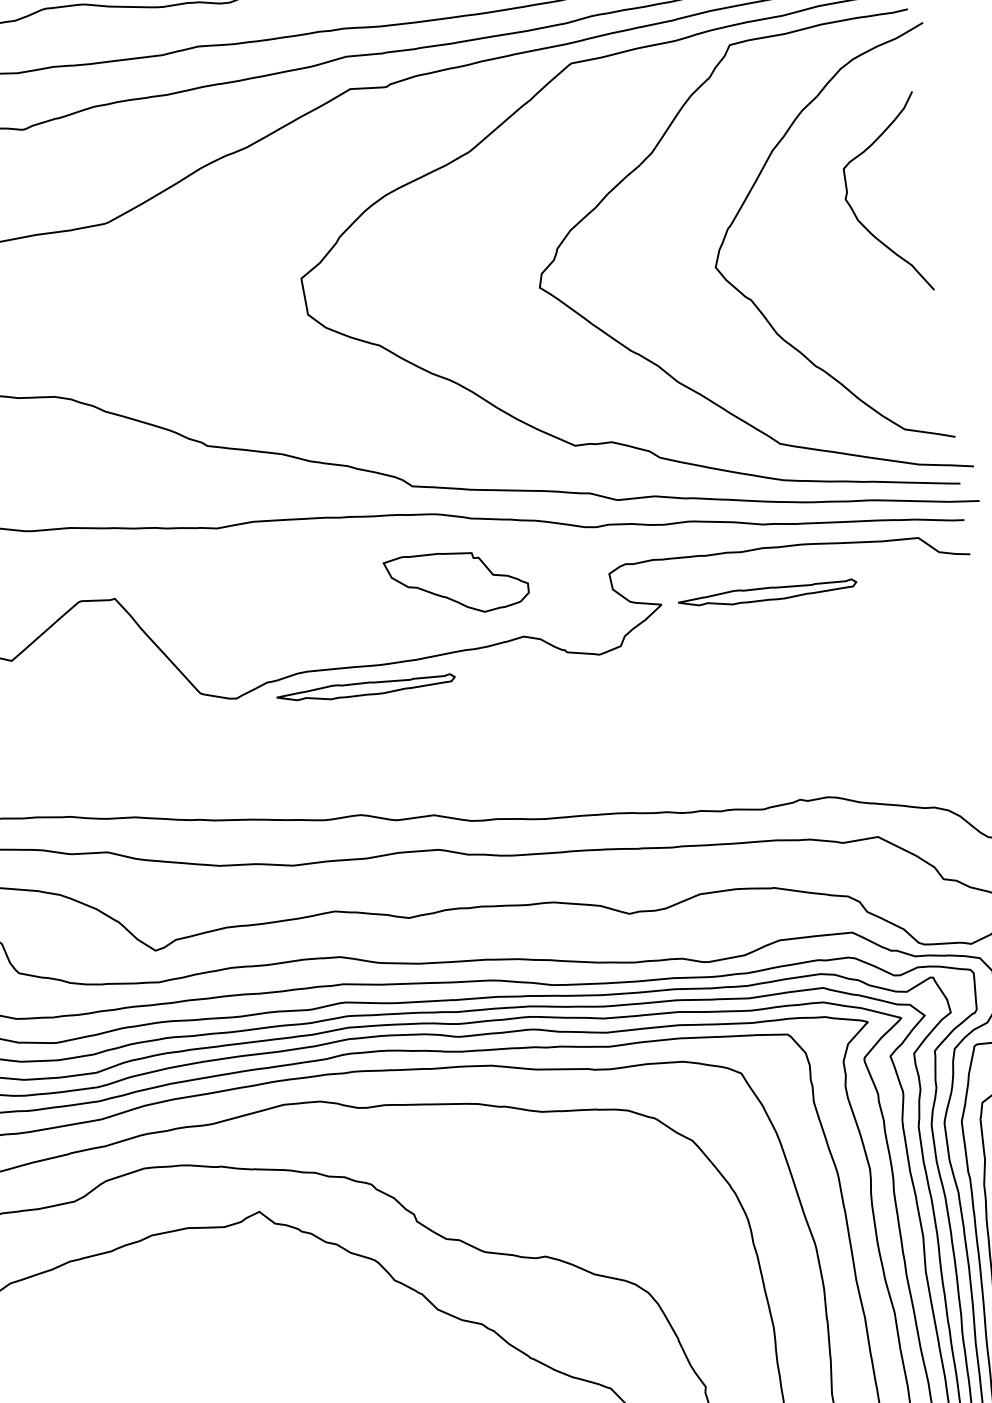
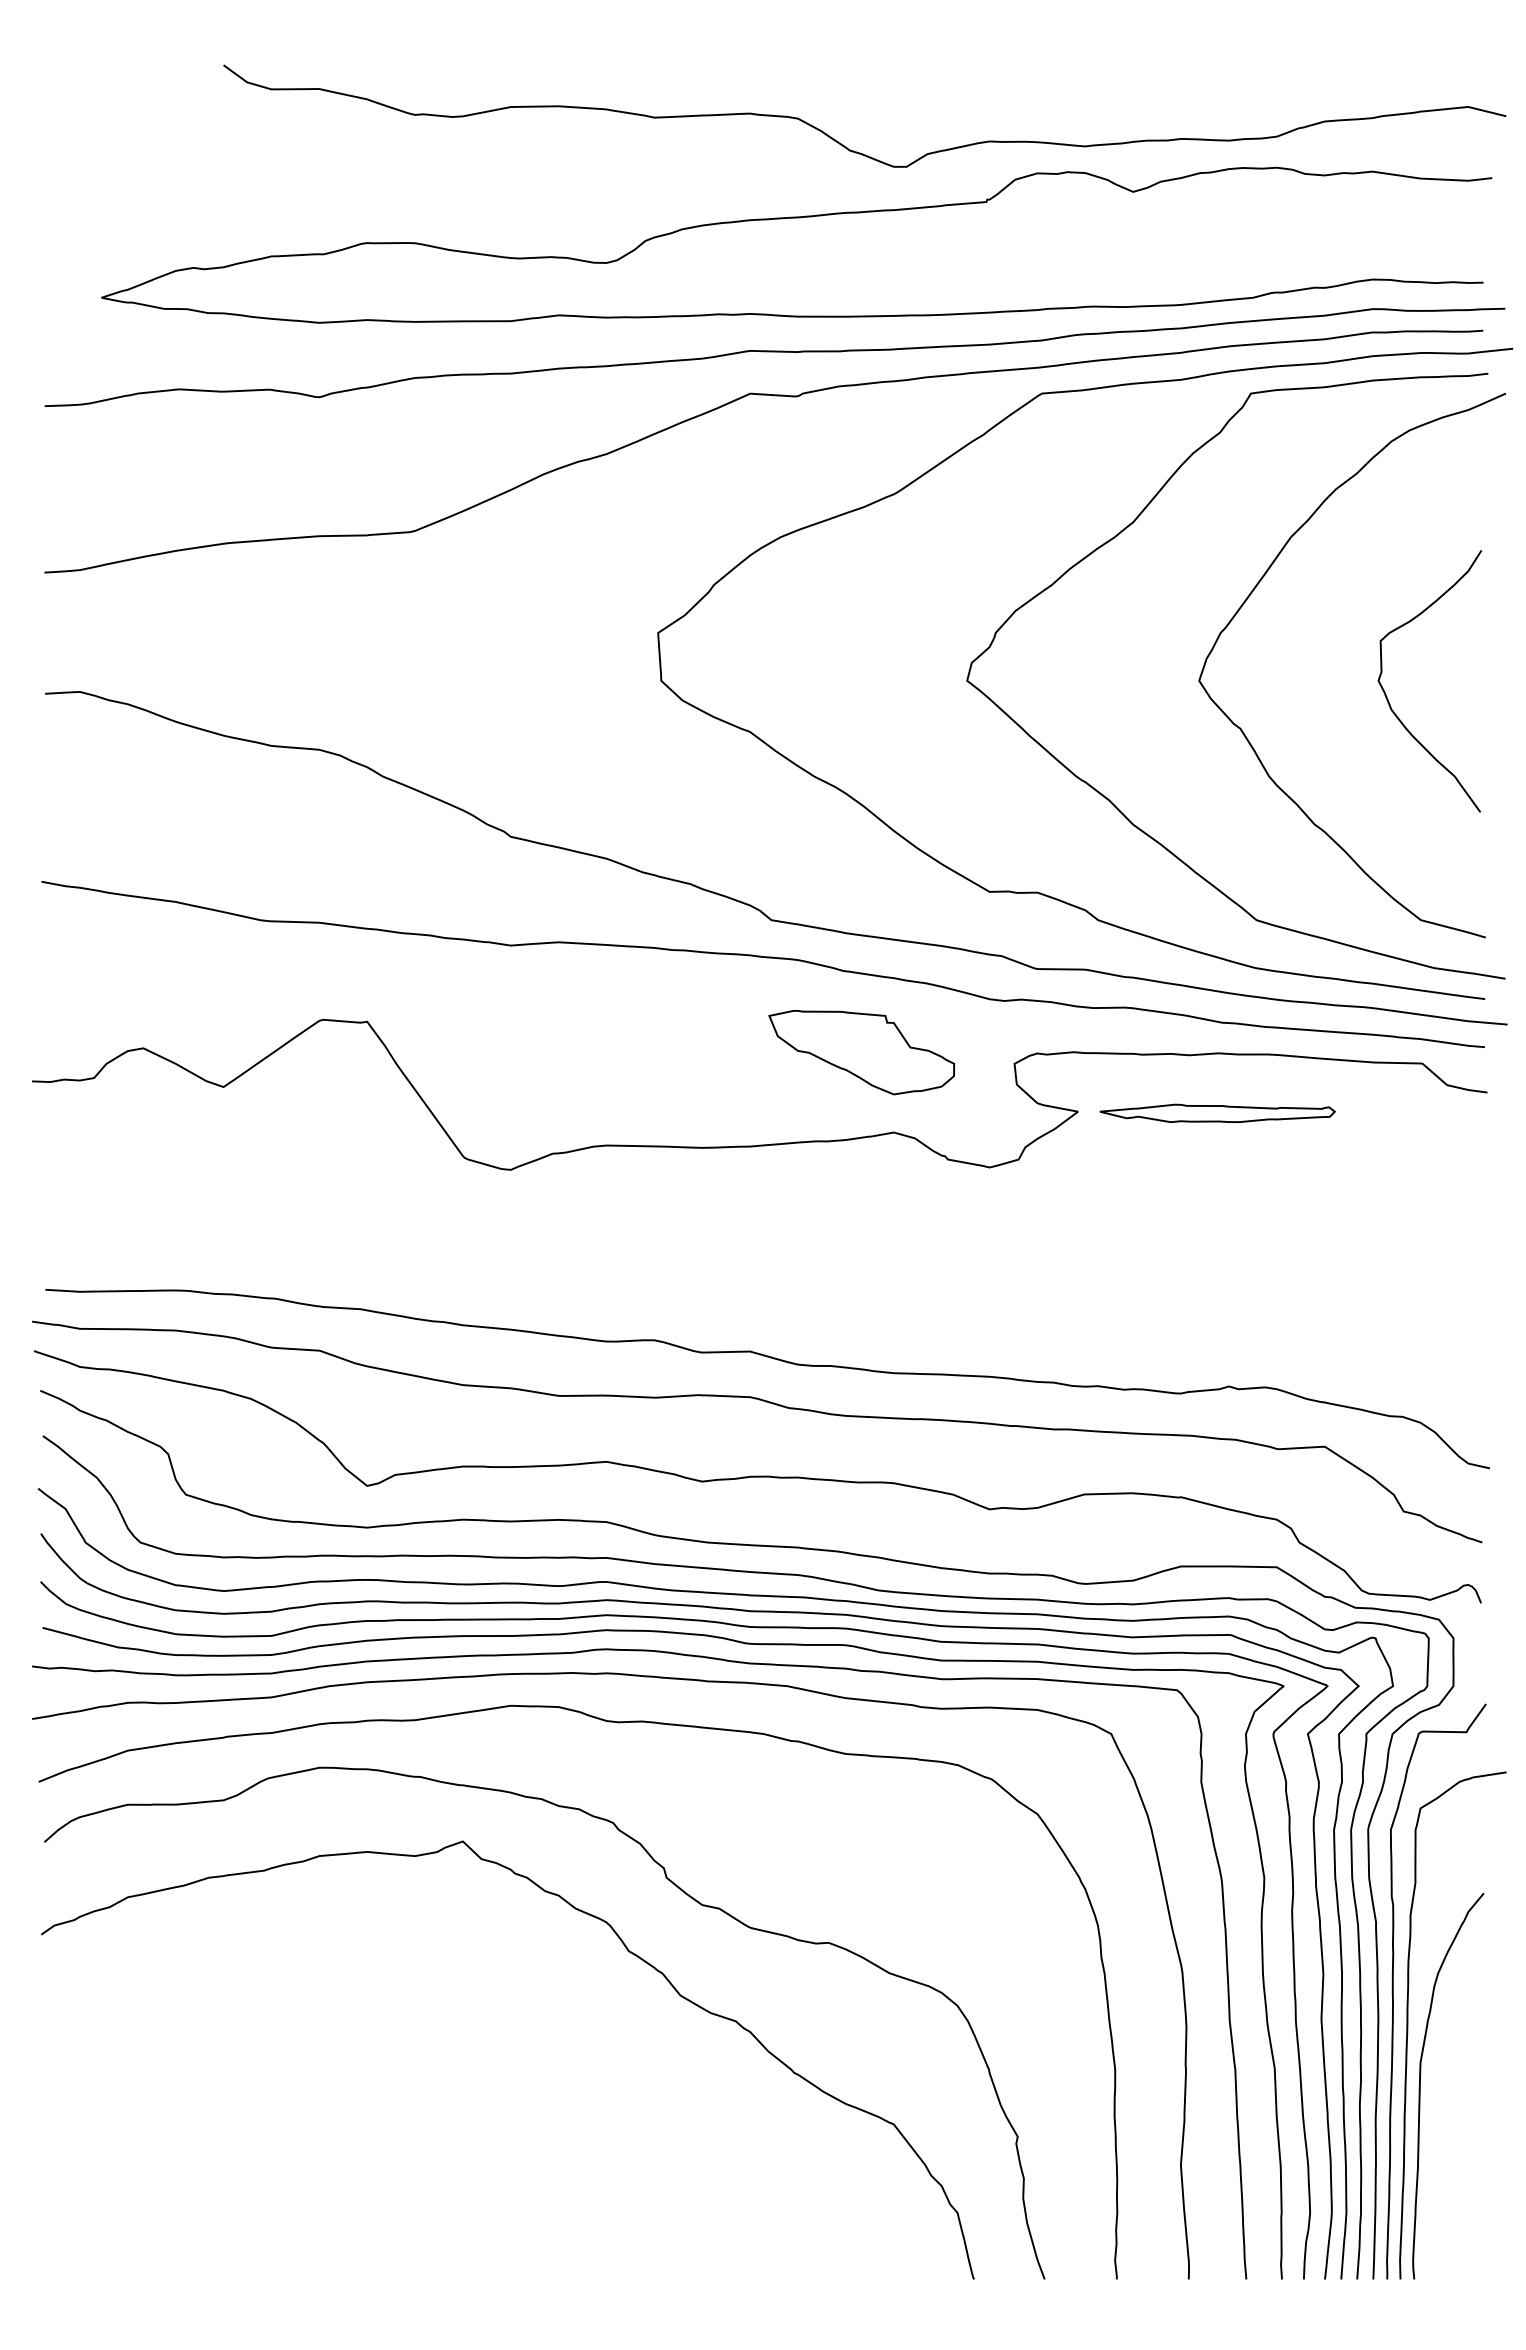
curve: (853, 210) -> (1387, 696), moved
part: (456, 582) -> (861, 1052), moved
part: (365, 687) -> (680, 1175), removed

